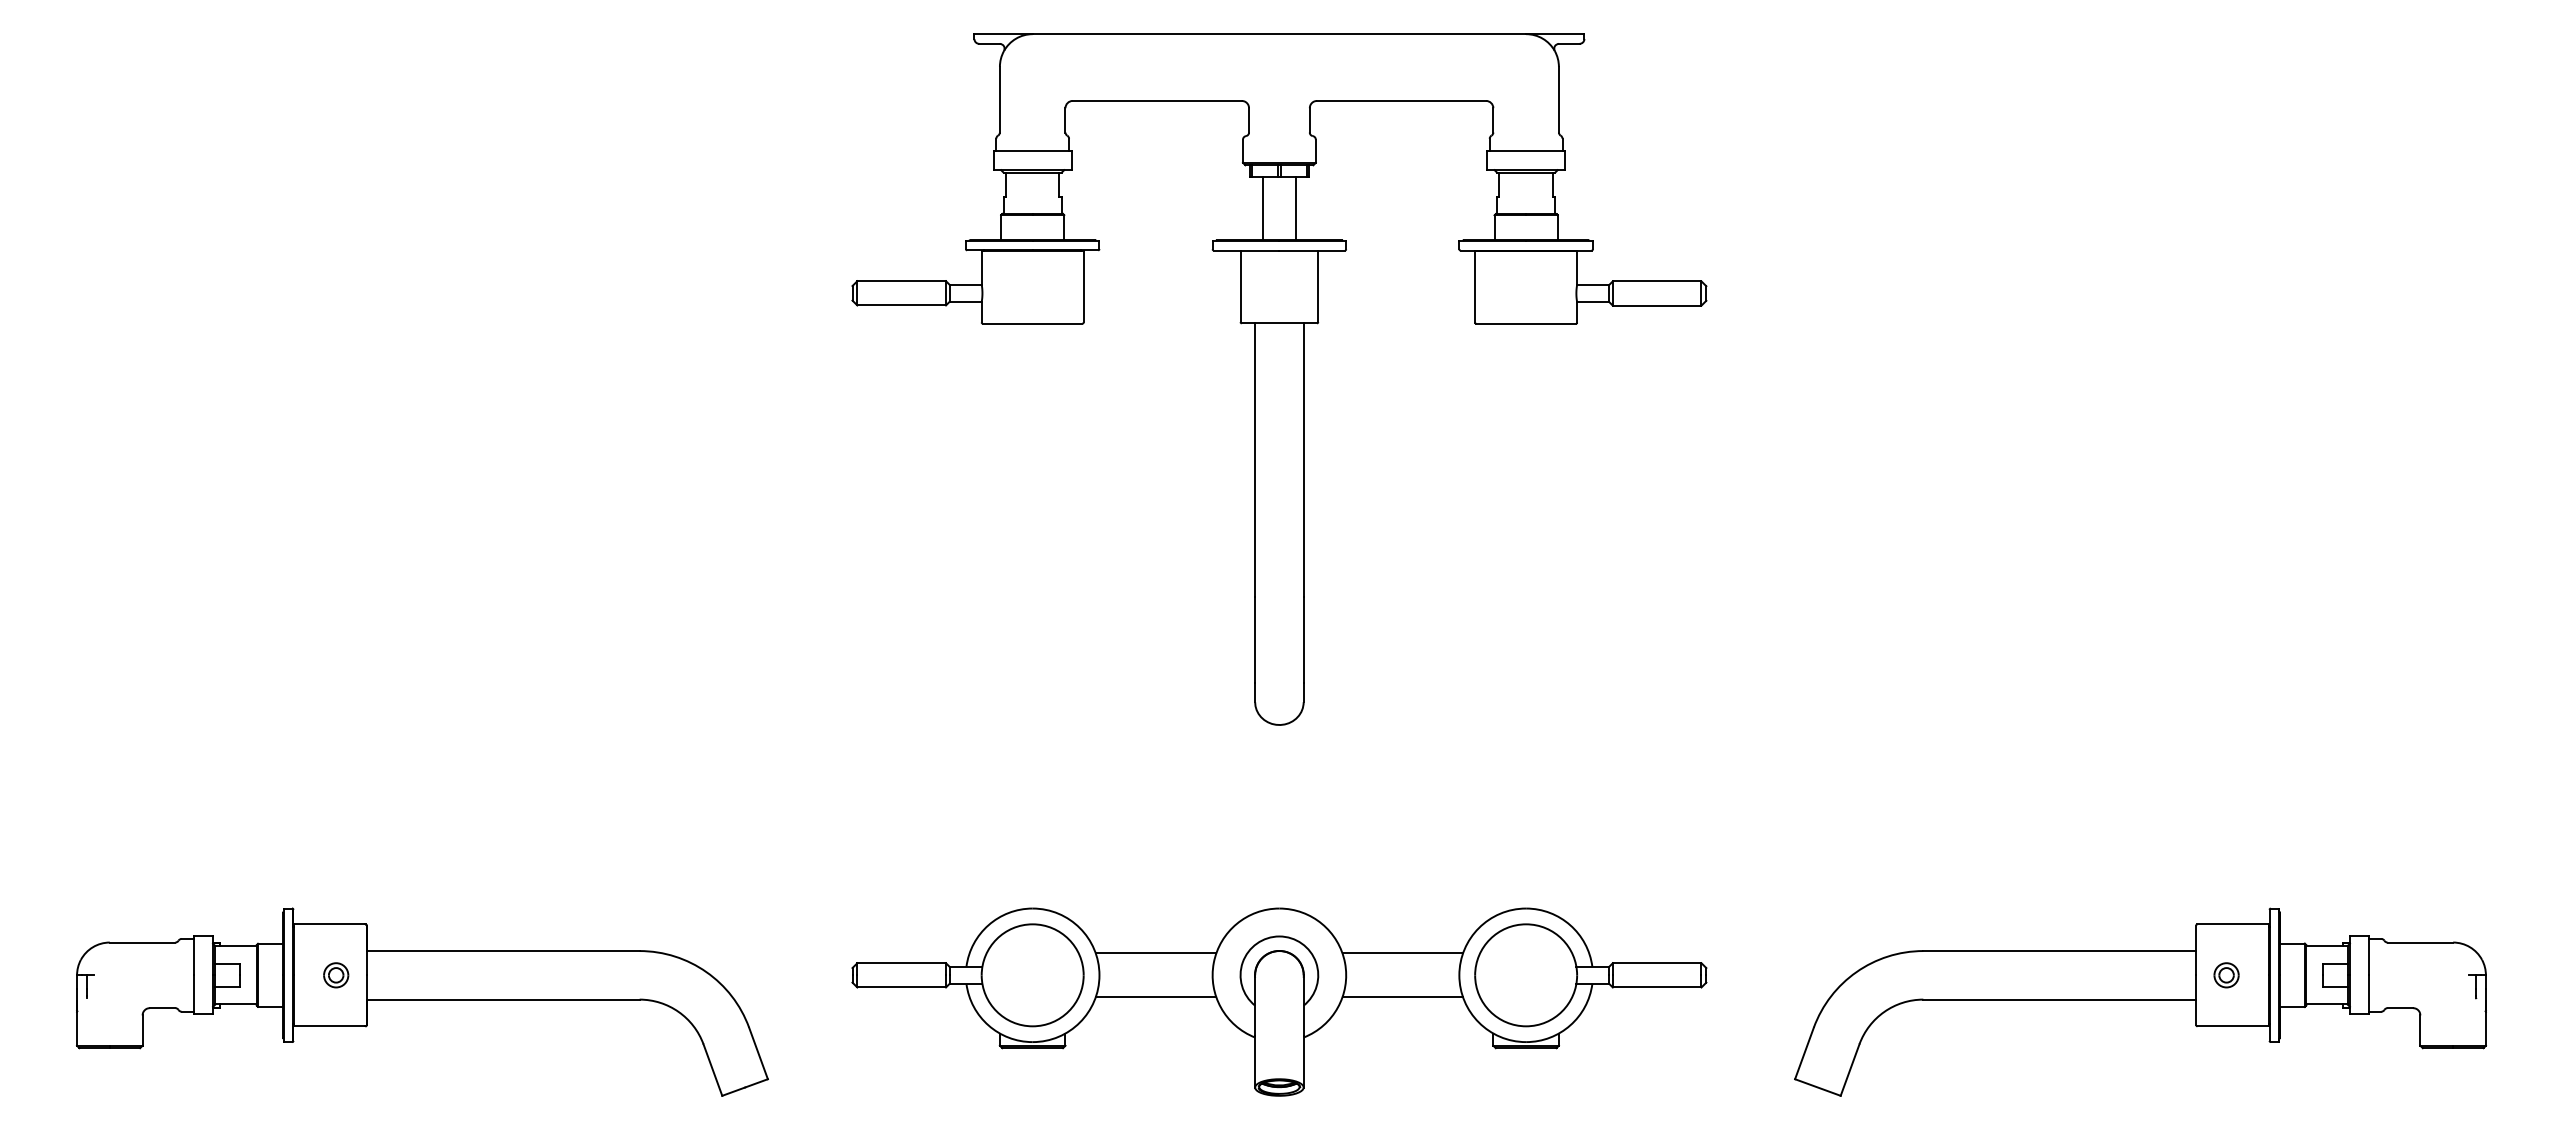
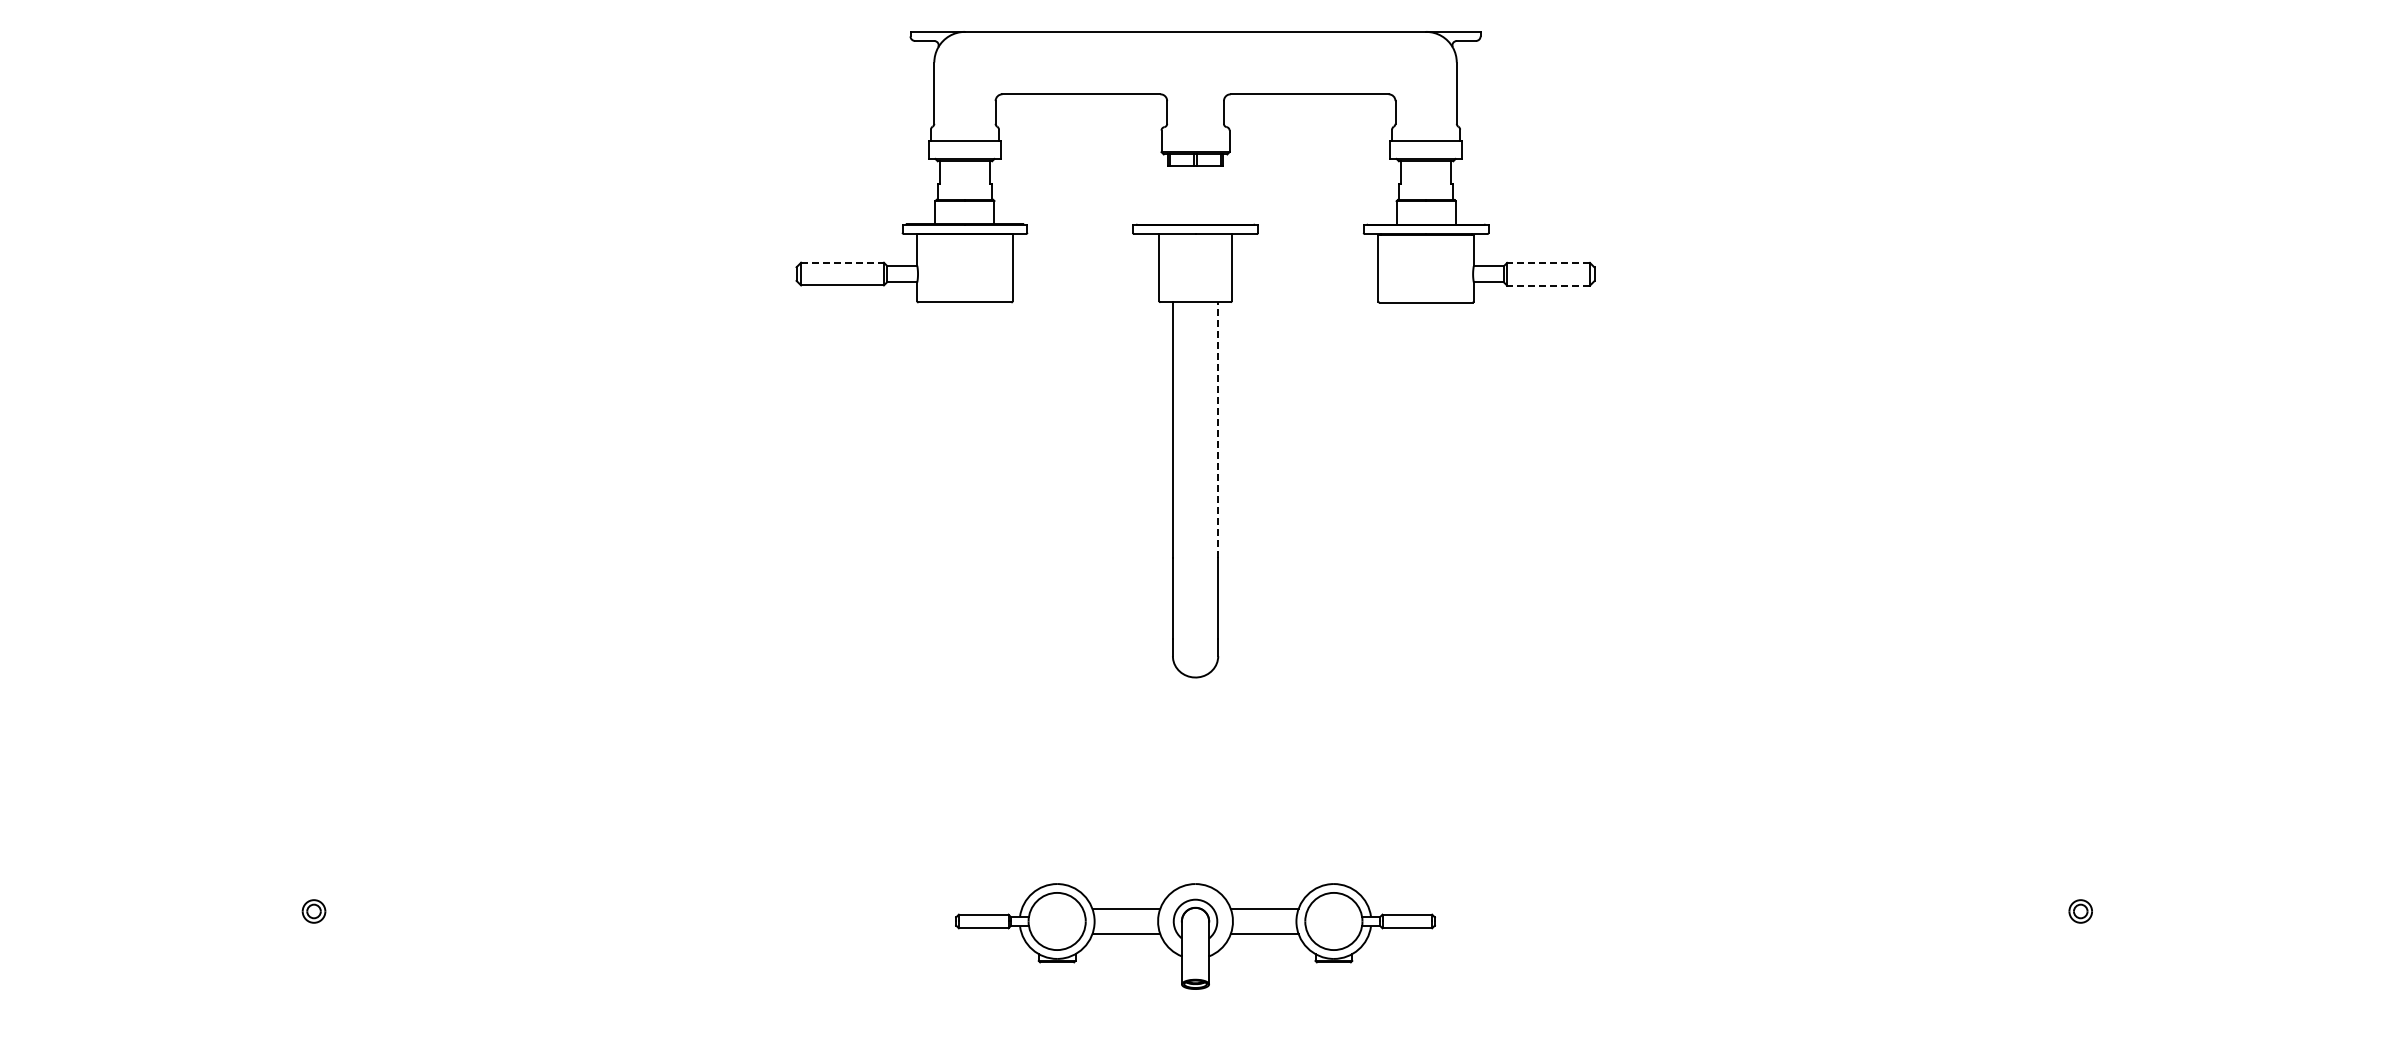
line: (1262, 208) -> (1179, 194), removed
line: (1296, 208) -> (1211, 194), removed
line: (902, 280) -> (843, 262), solid -> dashed
line: (1657, 280) -> (1548, 262), solid -> dashed
line: (1657, 305) -> (1548, 285), solid -> dashed
line: (1303, 459) -> (1218, 429), solid -> dashed
part: (422, 1002) -> (394, 936), removed
part: (1279, 1002) -> (1195, 936), size x0.6
part: (2140, 1002) -> (2000, 936), removed

